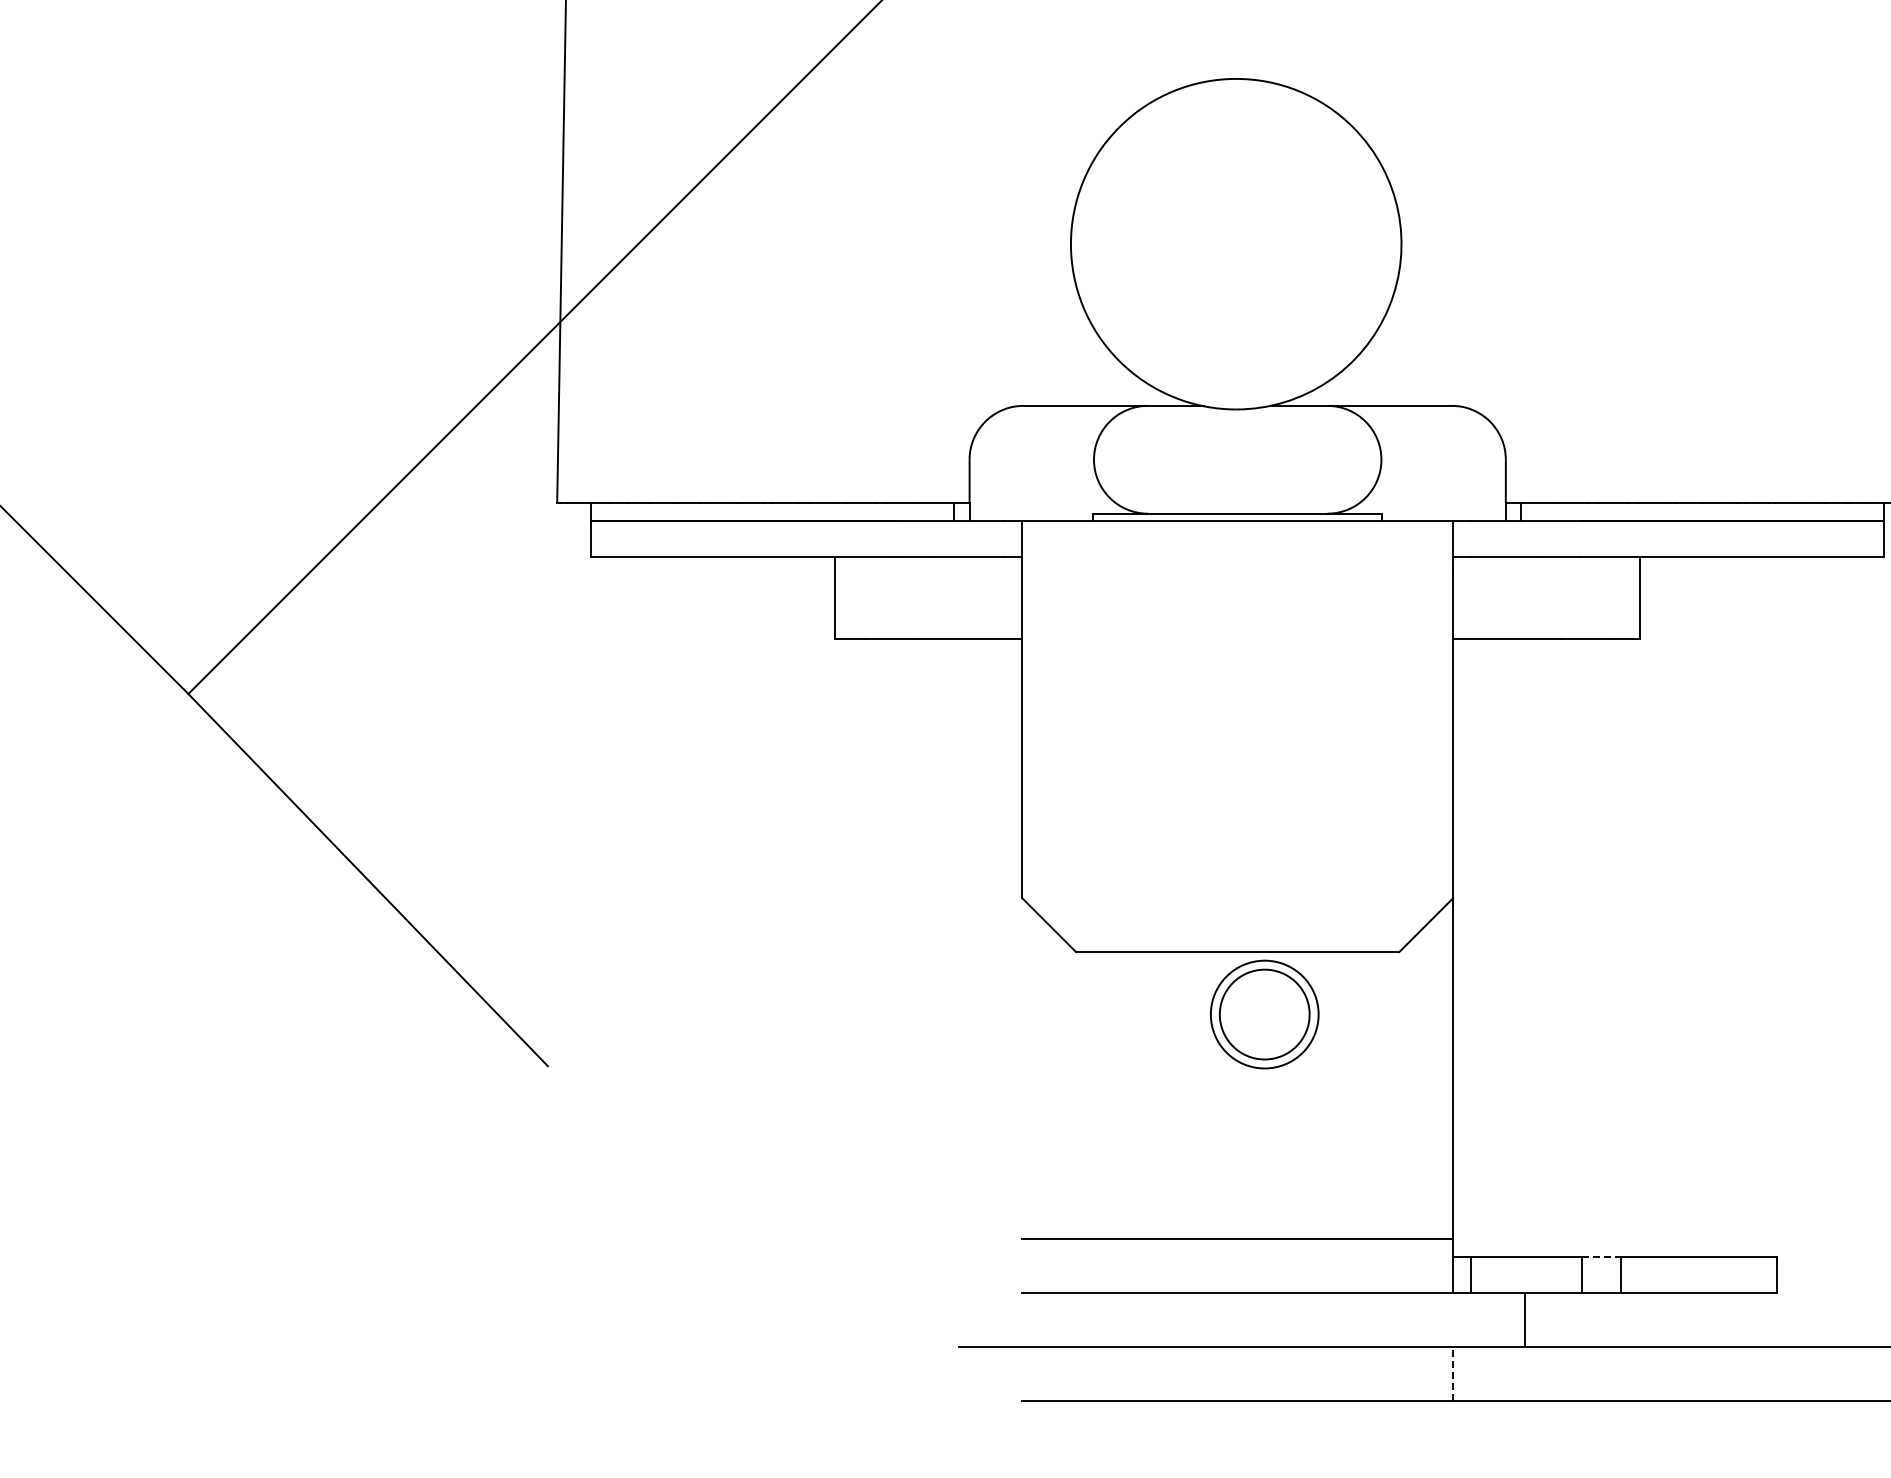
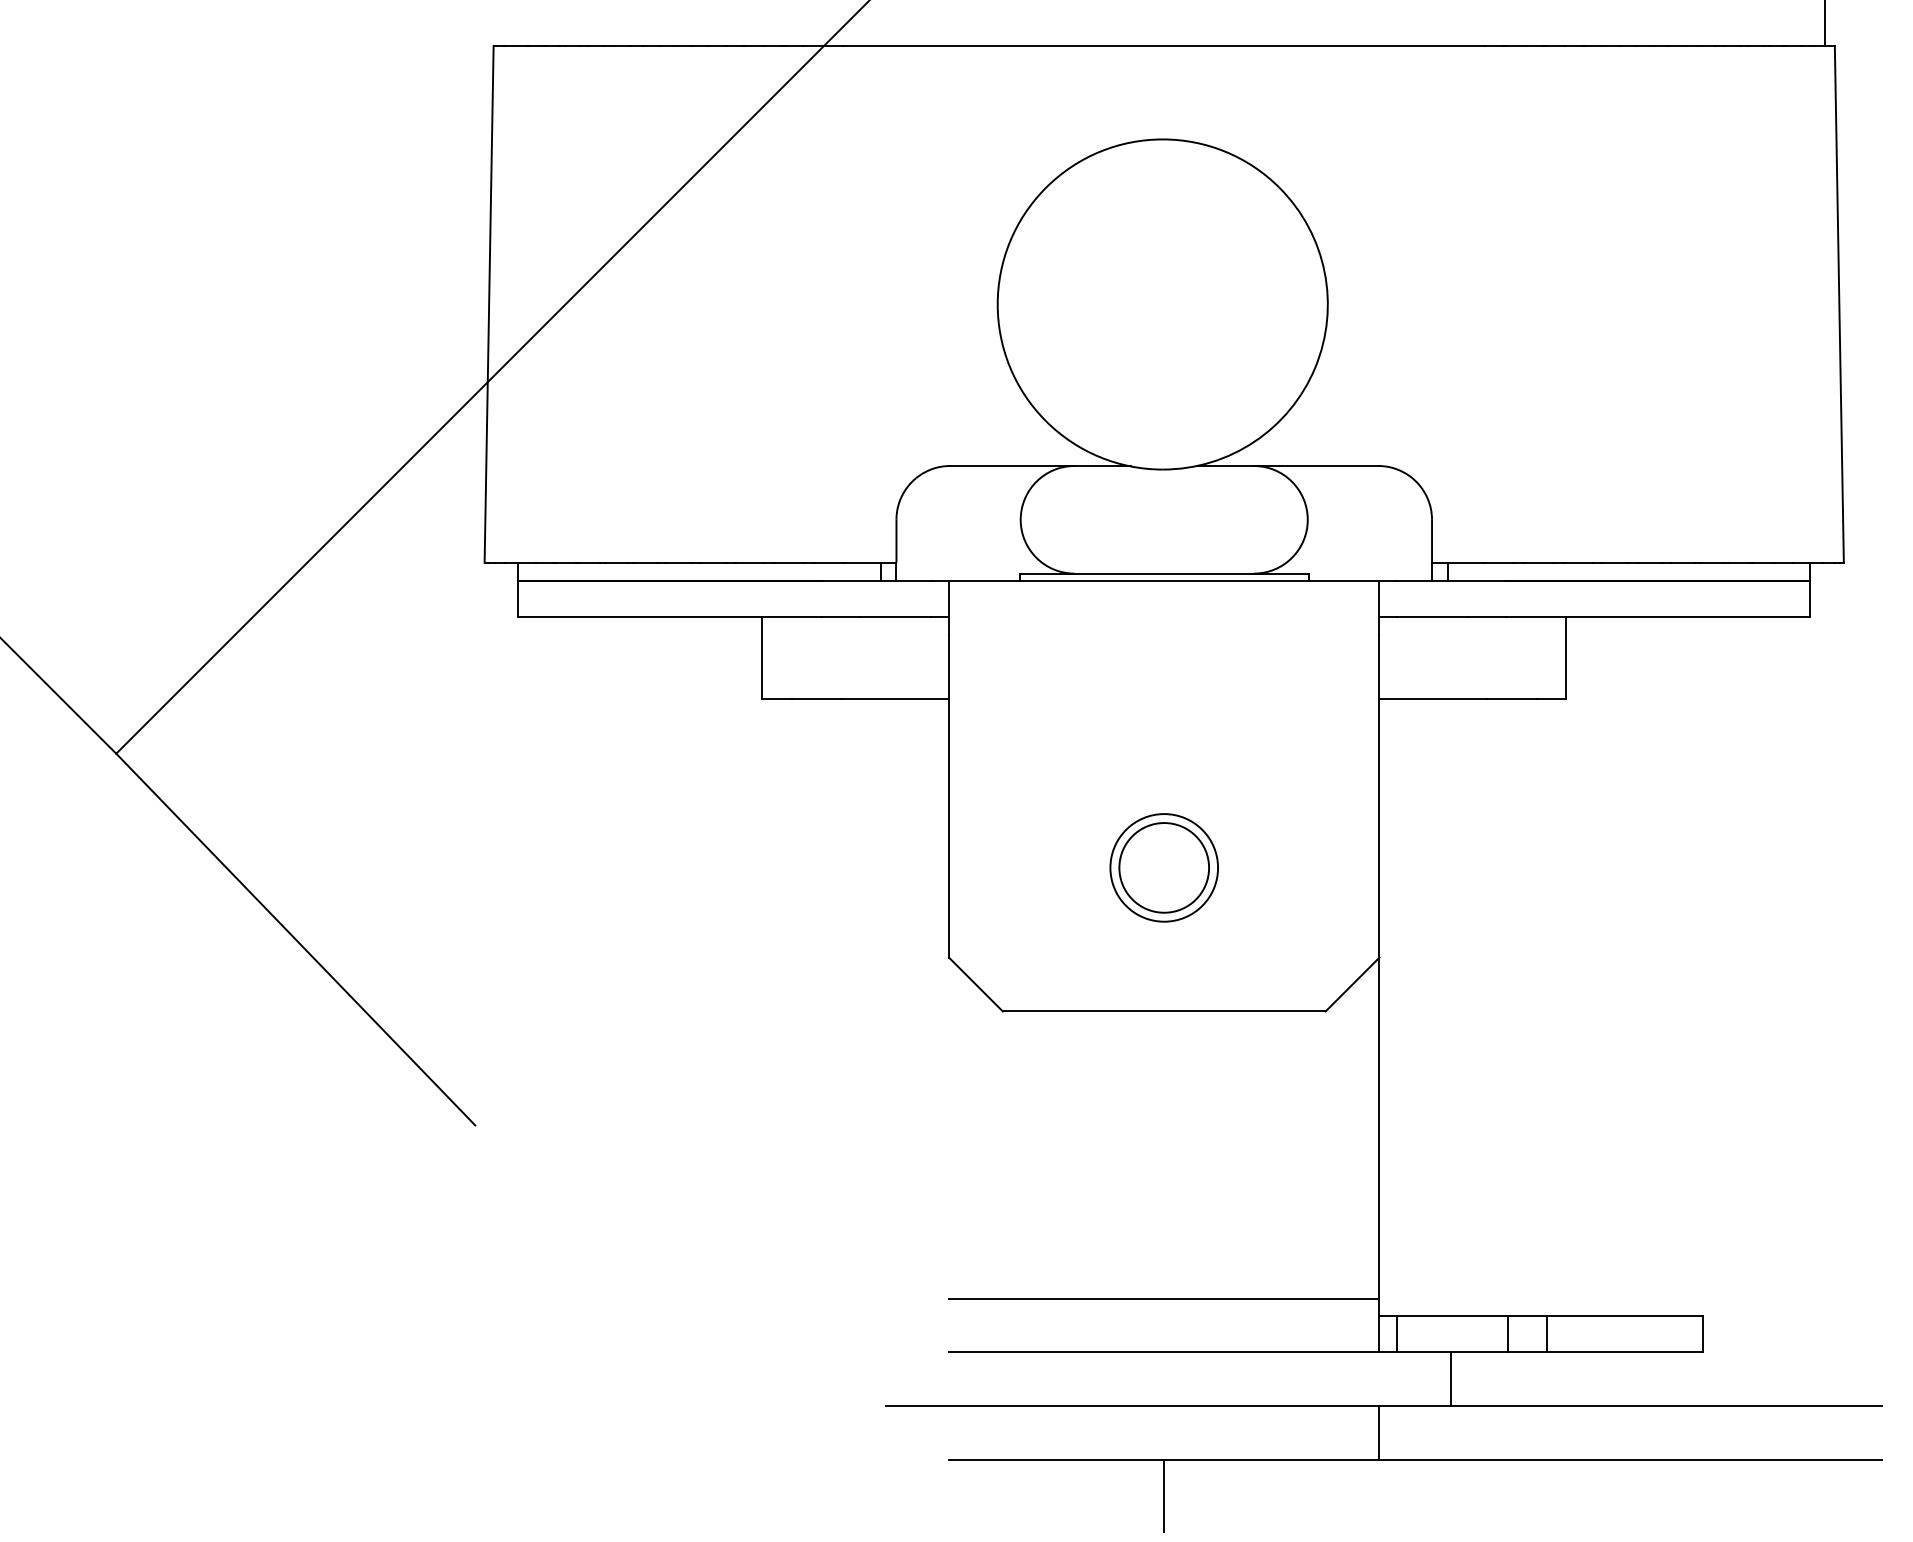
part: (1264, 1014) -> (1163, 867), moved
line: (1602, 1257) -> (1528, 1316), dashed -> solid
line: (1453, 1374) -> (1379, 1433), dashed -> solid
line: (1237, 1436) -> (1164, 1495), added

